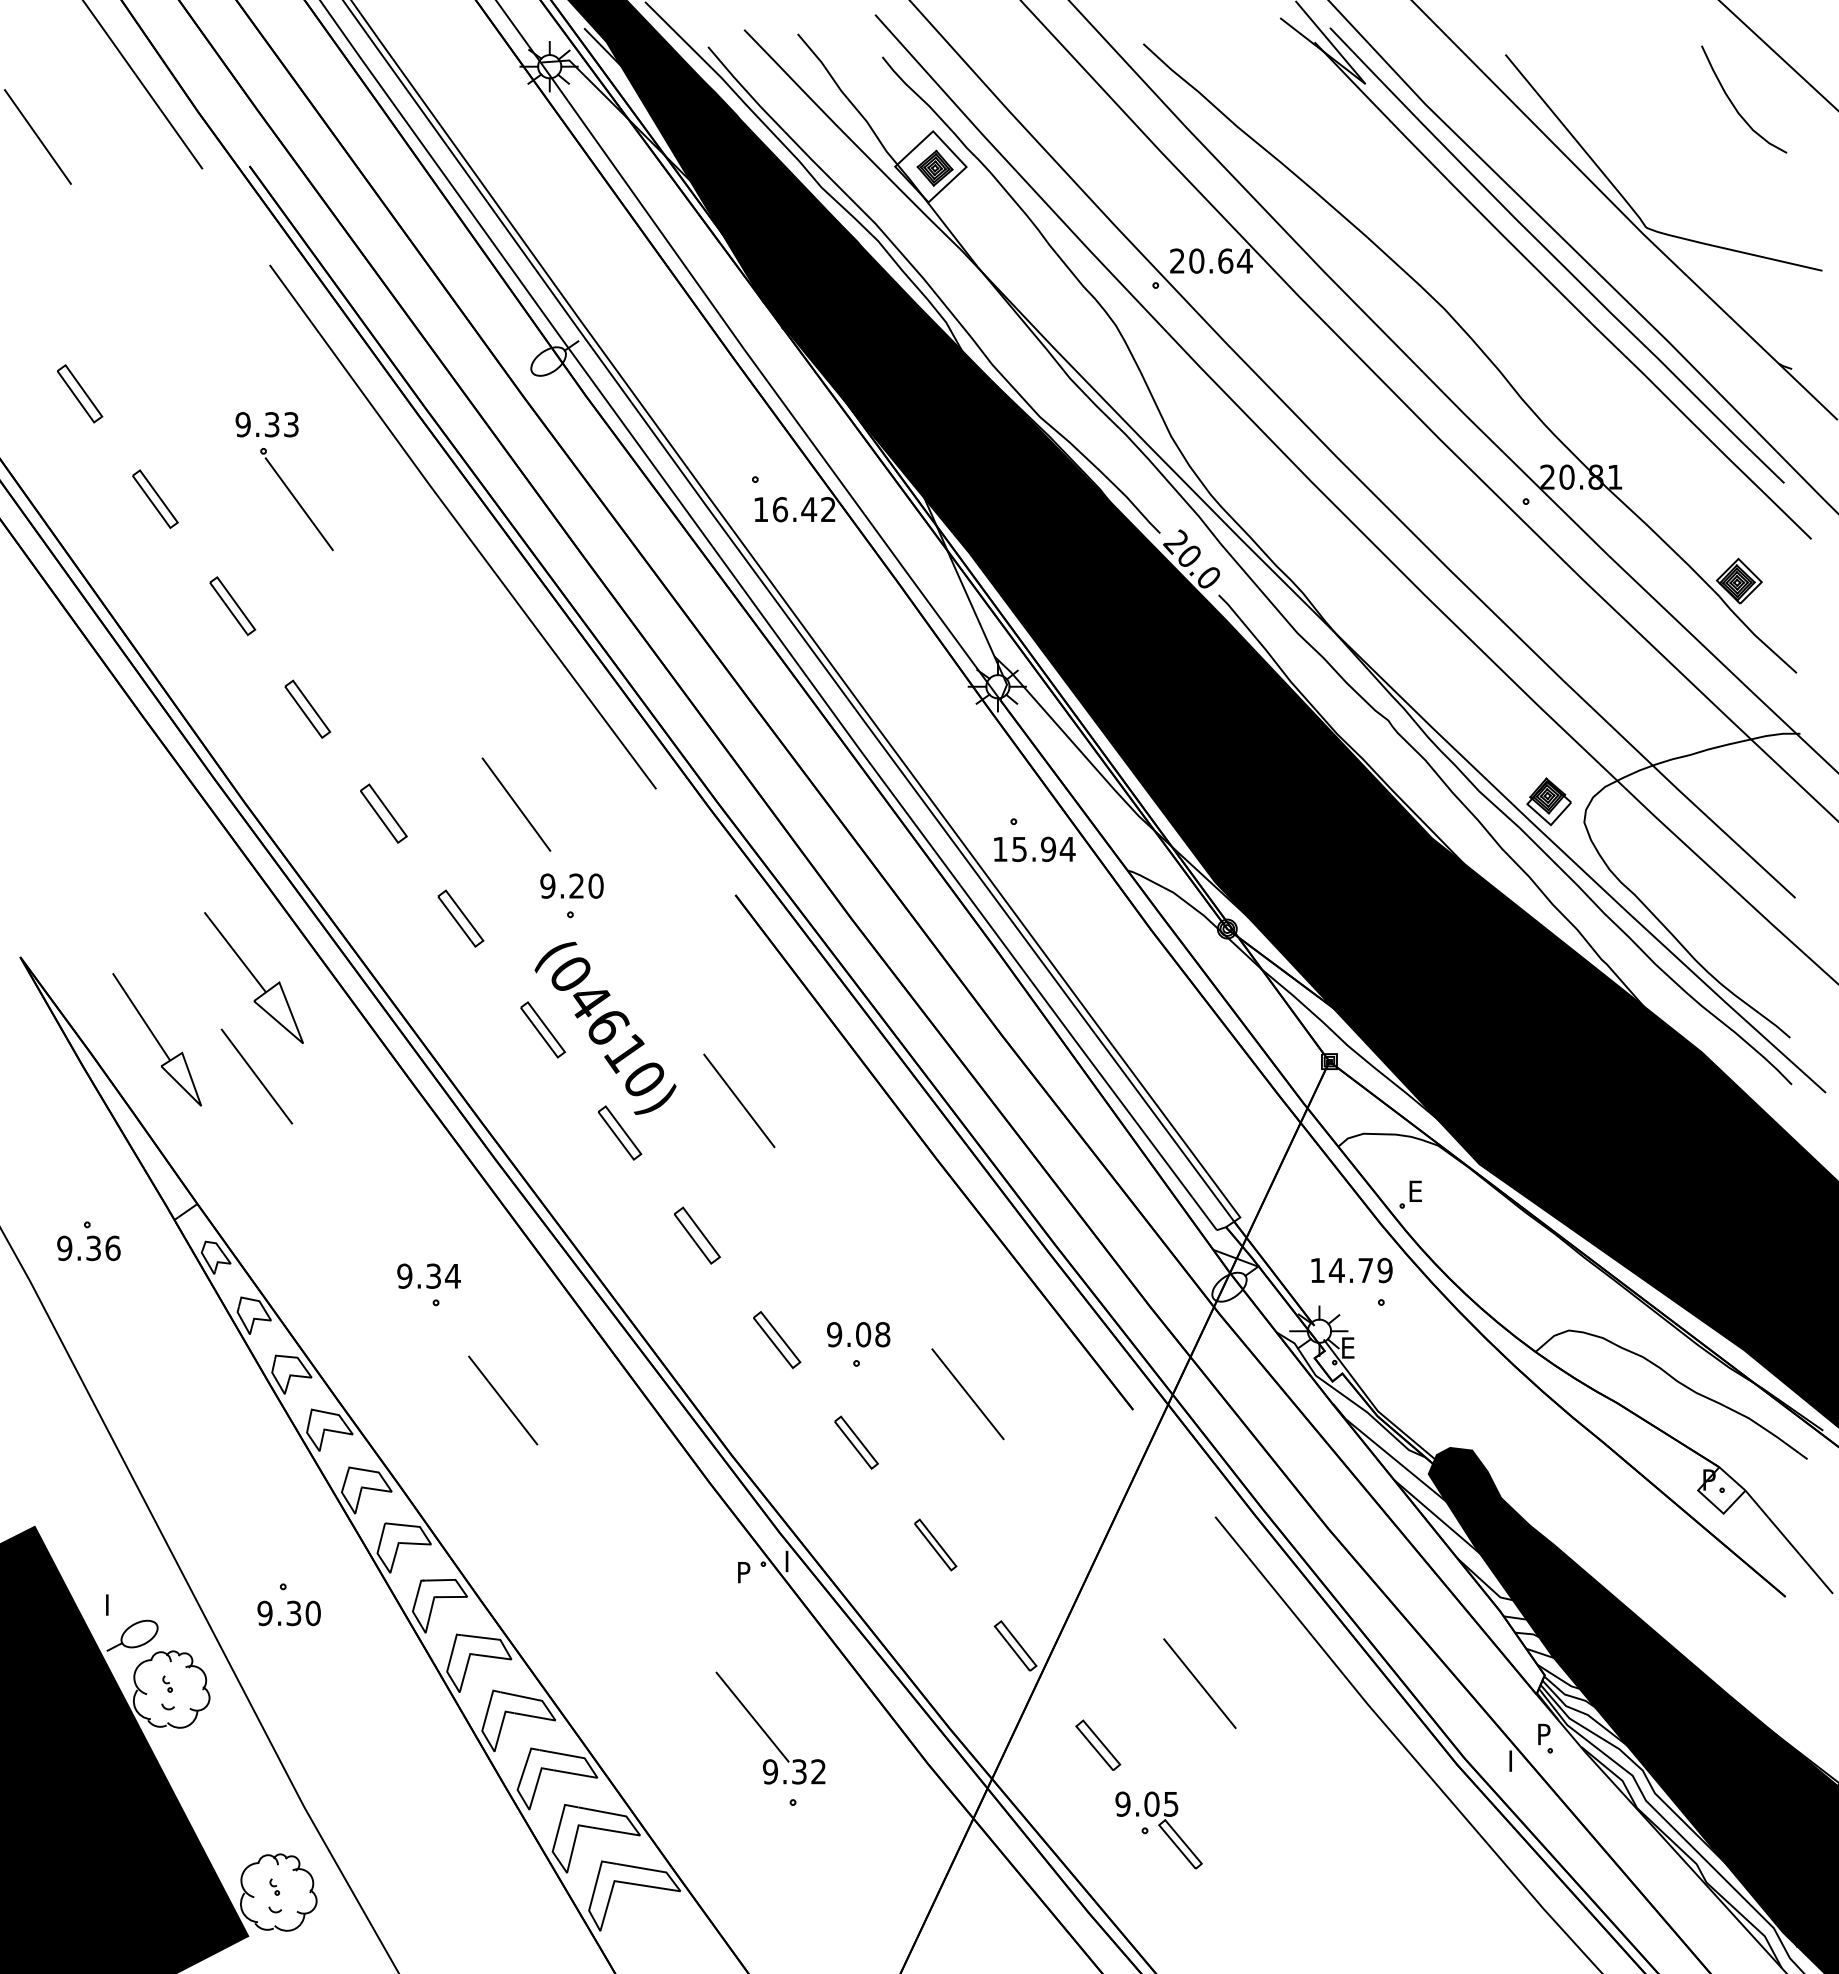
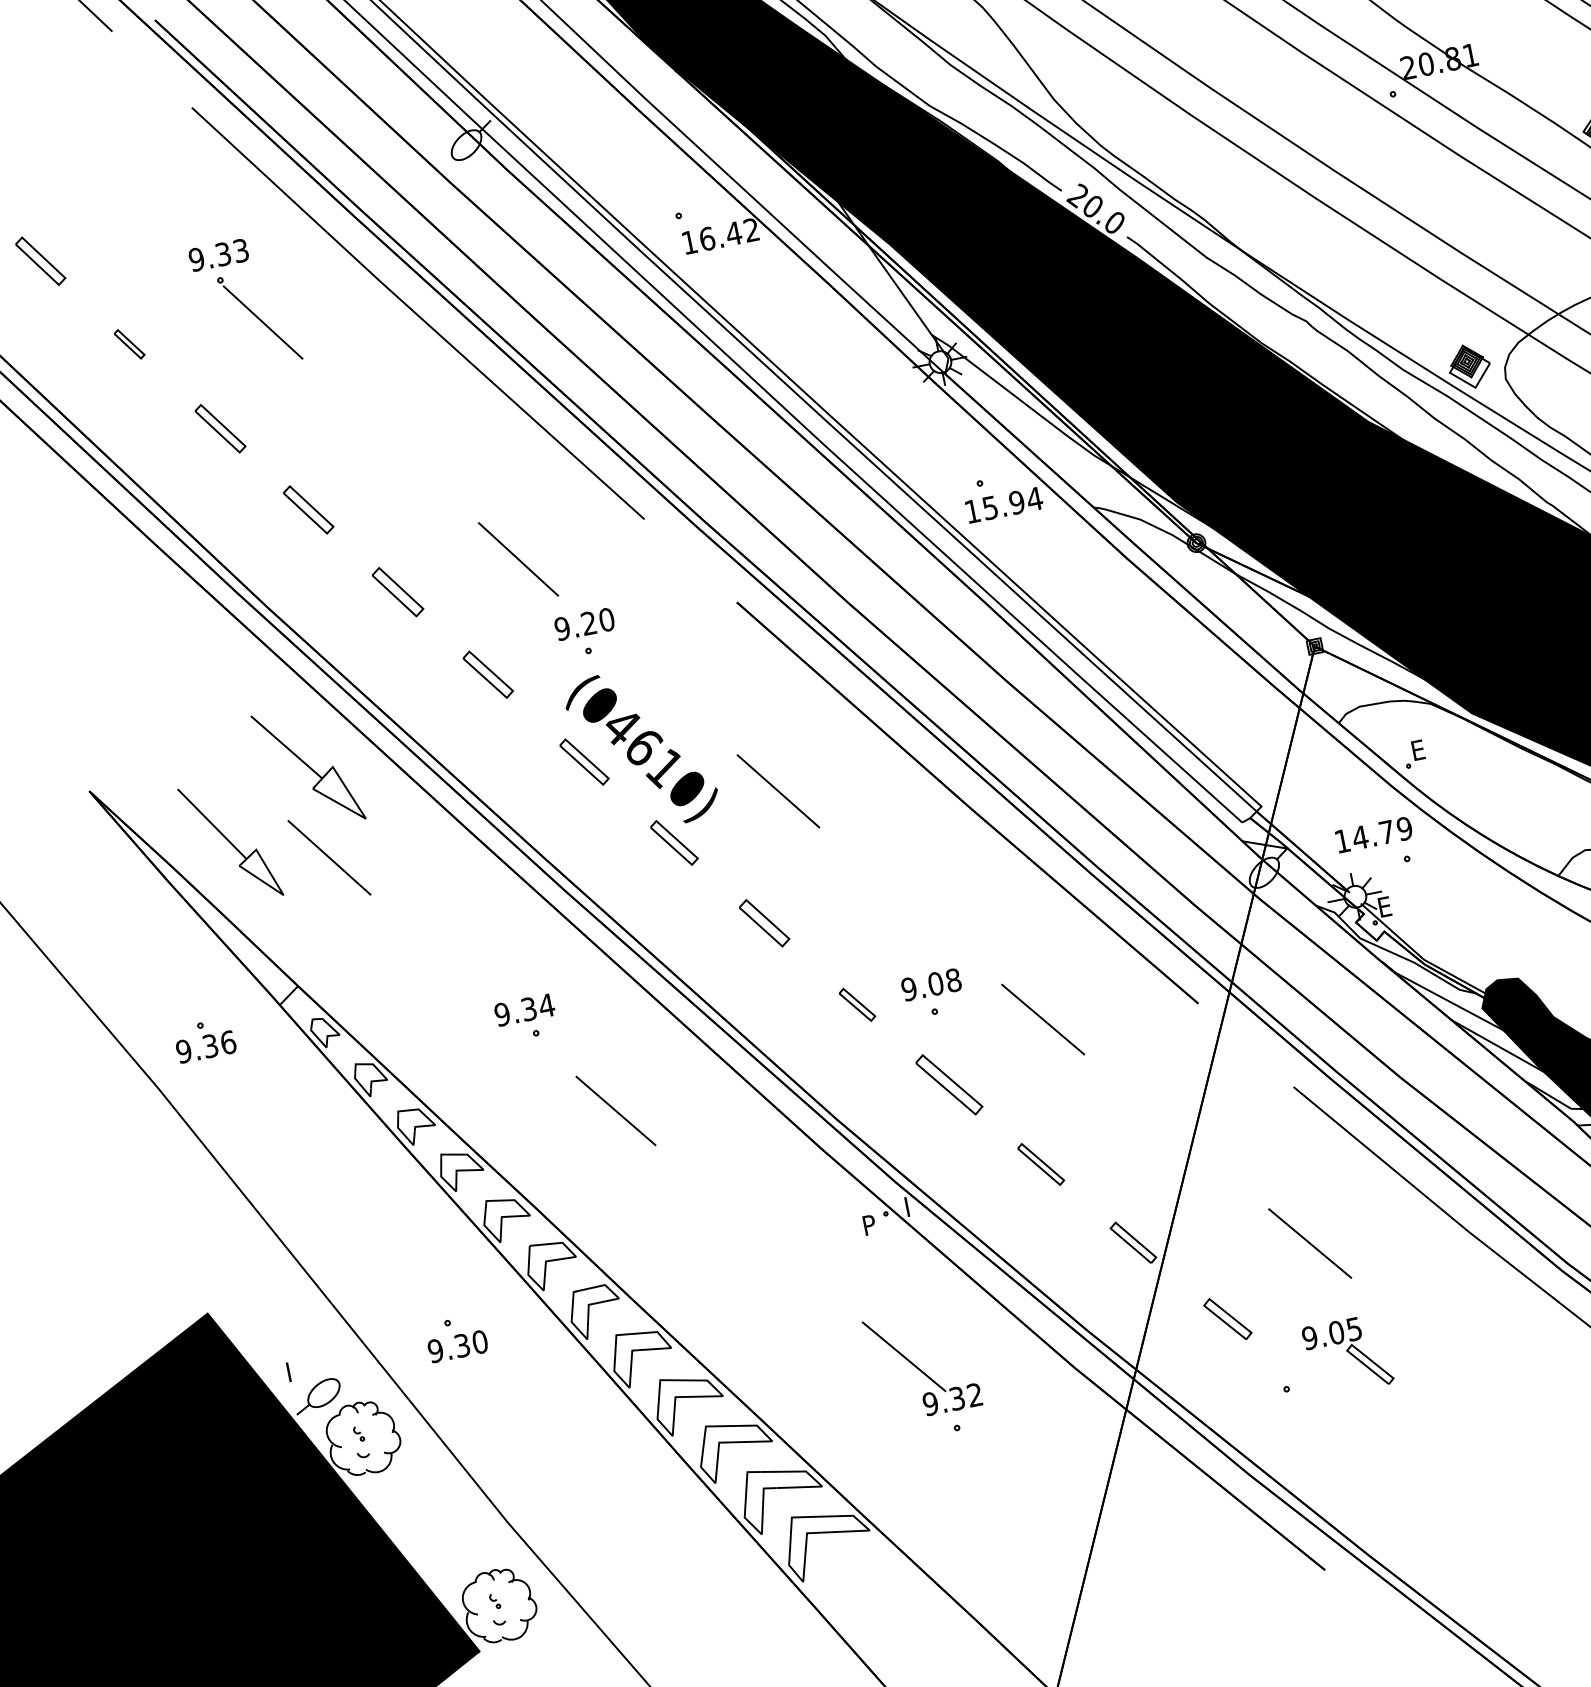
part: (155, 498) -> (129, 343), size x0.6
part: (777, 1340) -> (857, 1005), size x0.7
part: (856, 1442) -> (949, 1084), size x1.4
part: (1158, 1830) -> (1347, 1355), moved

